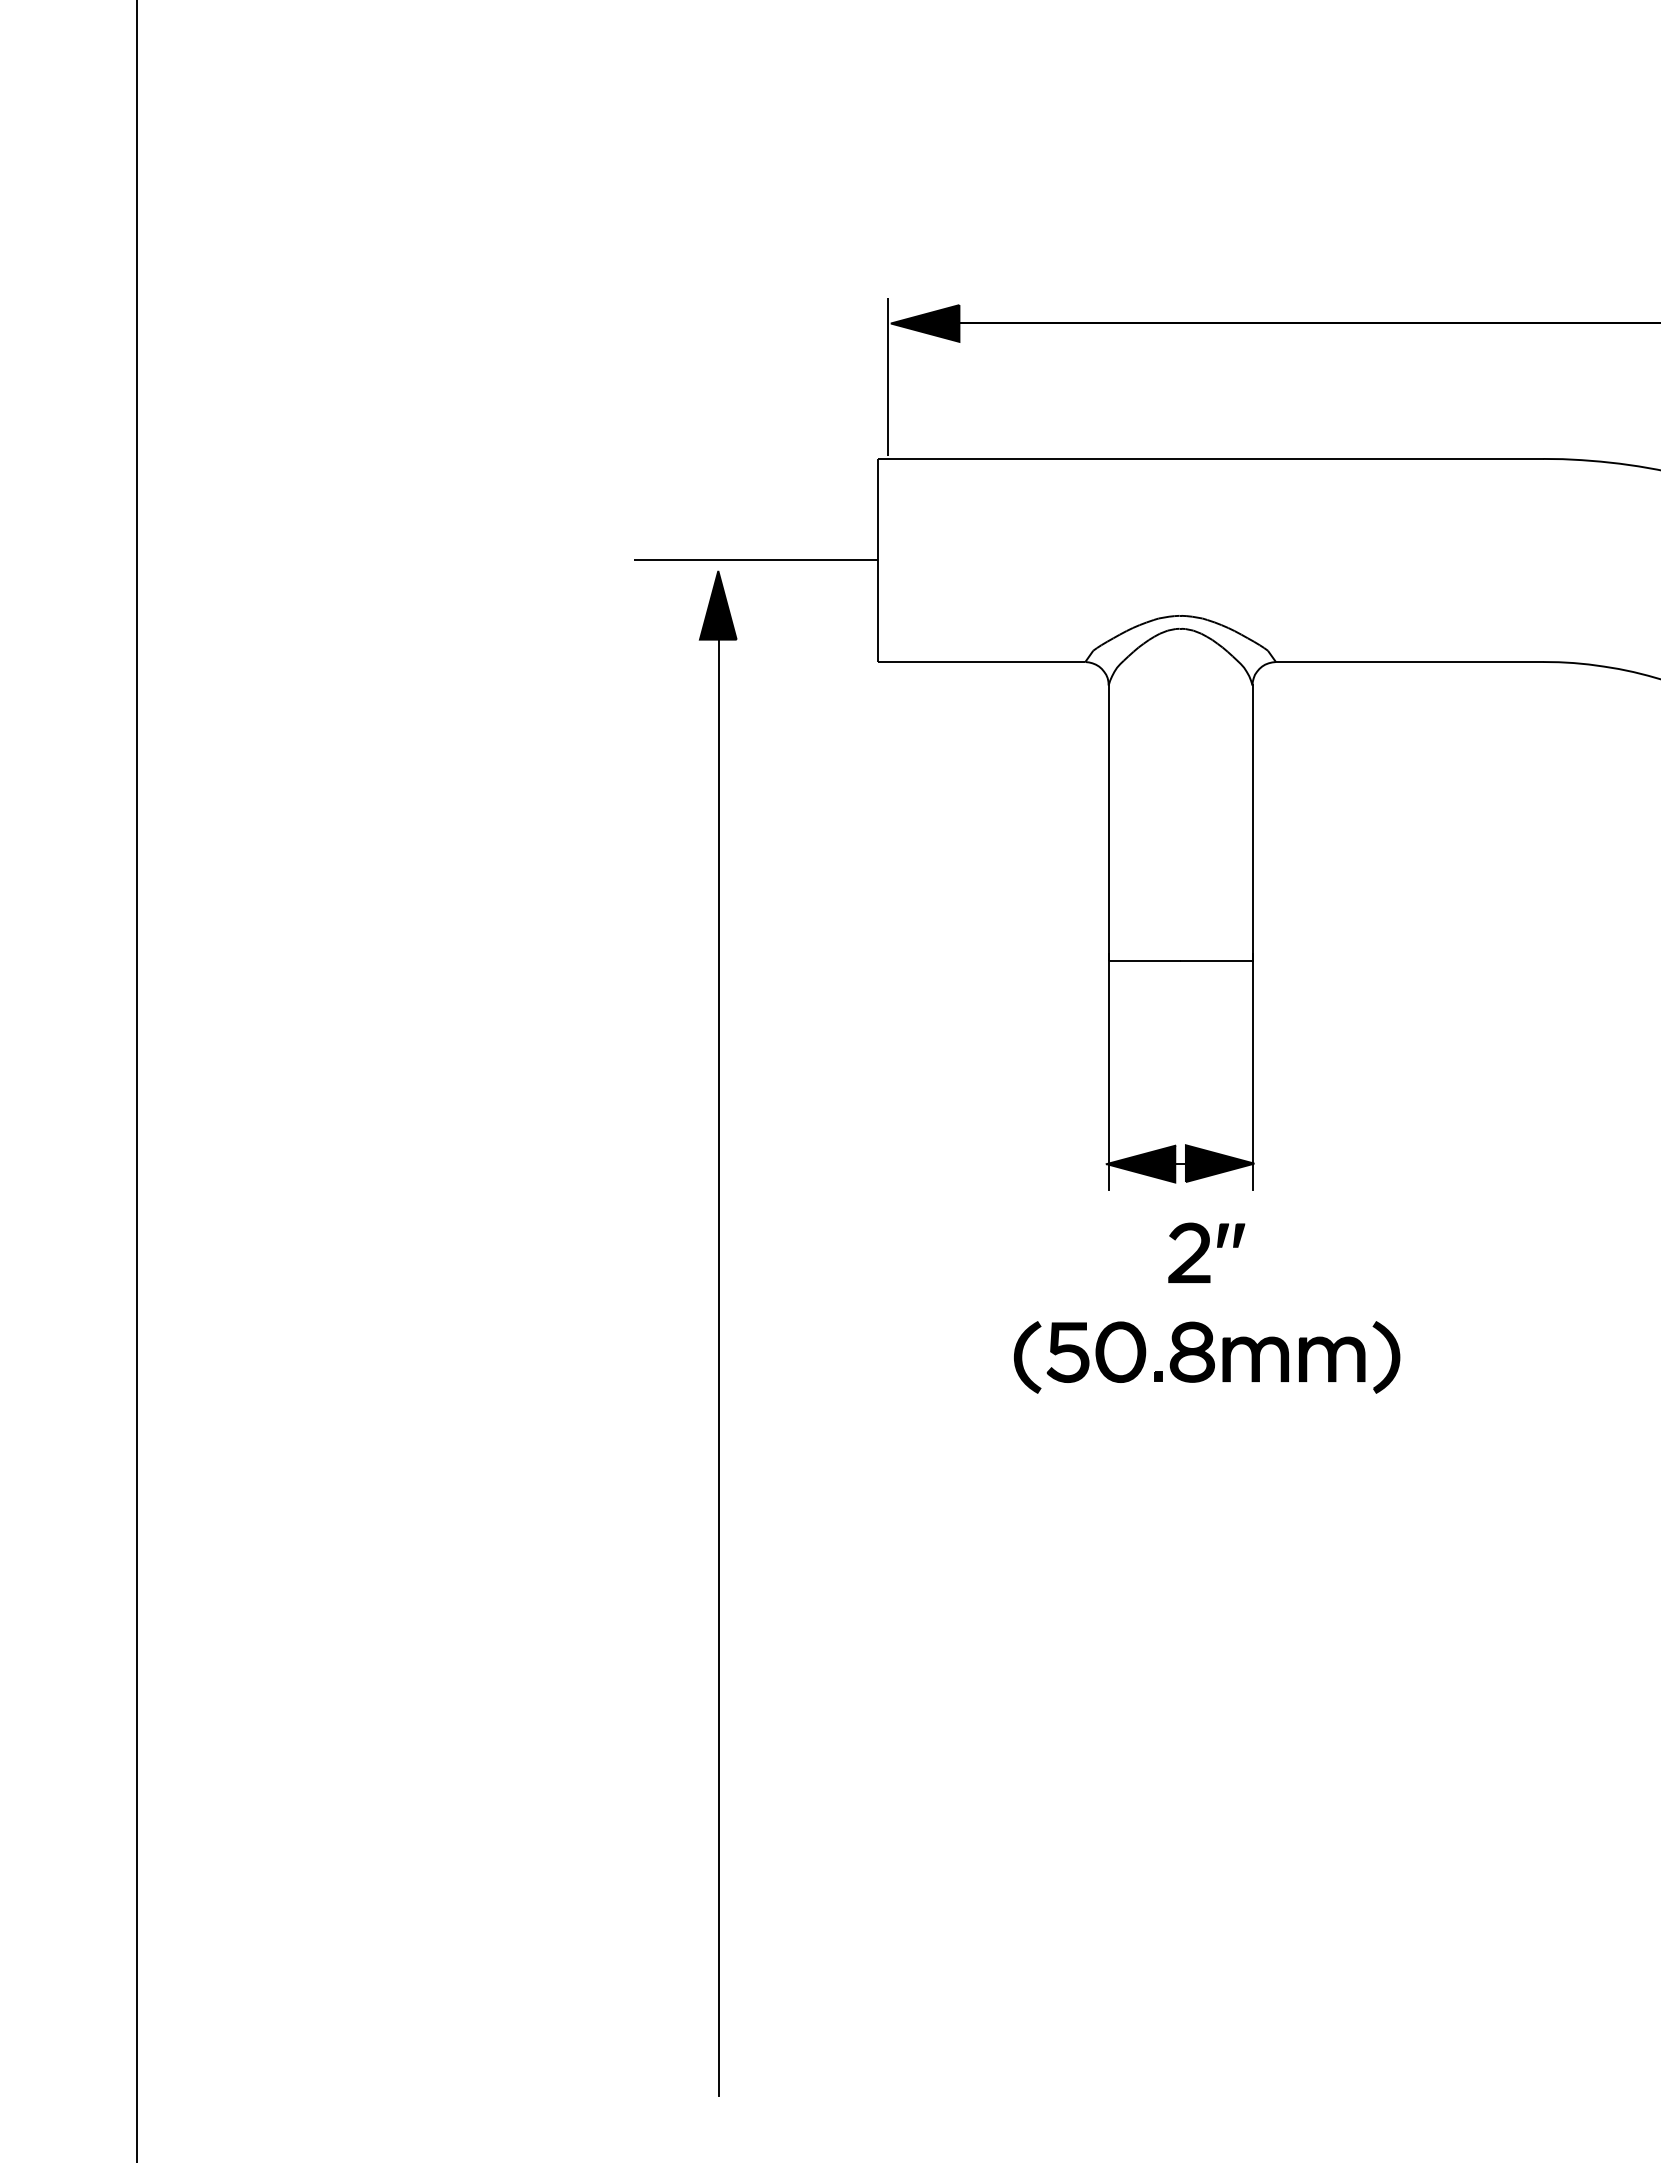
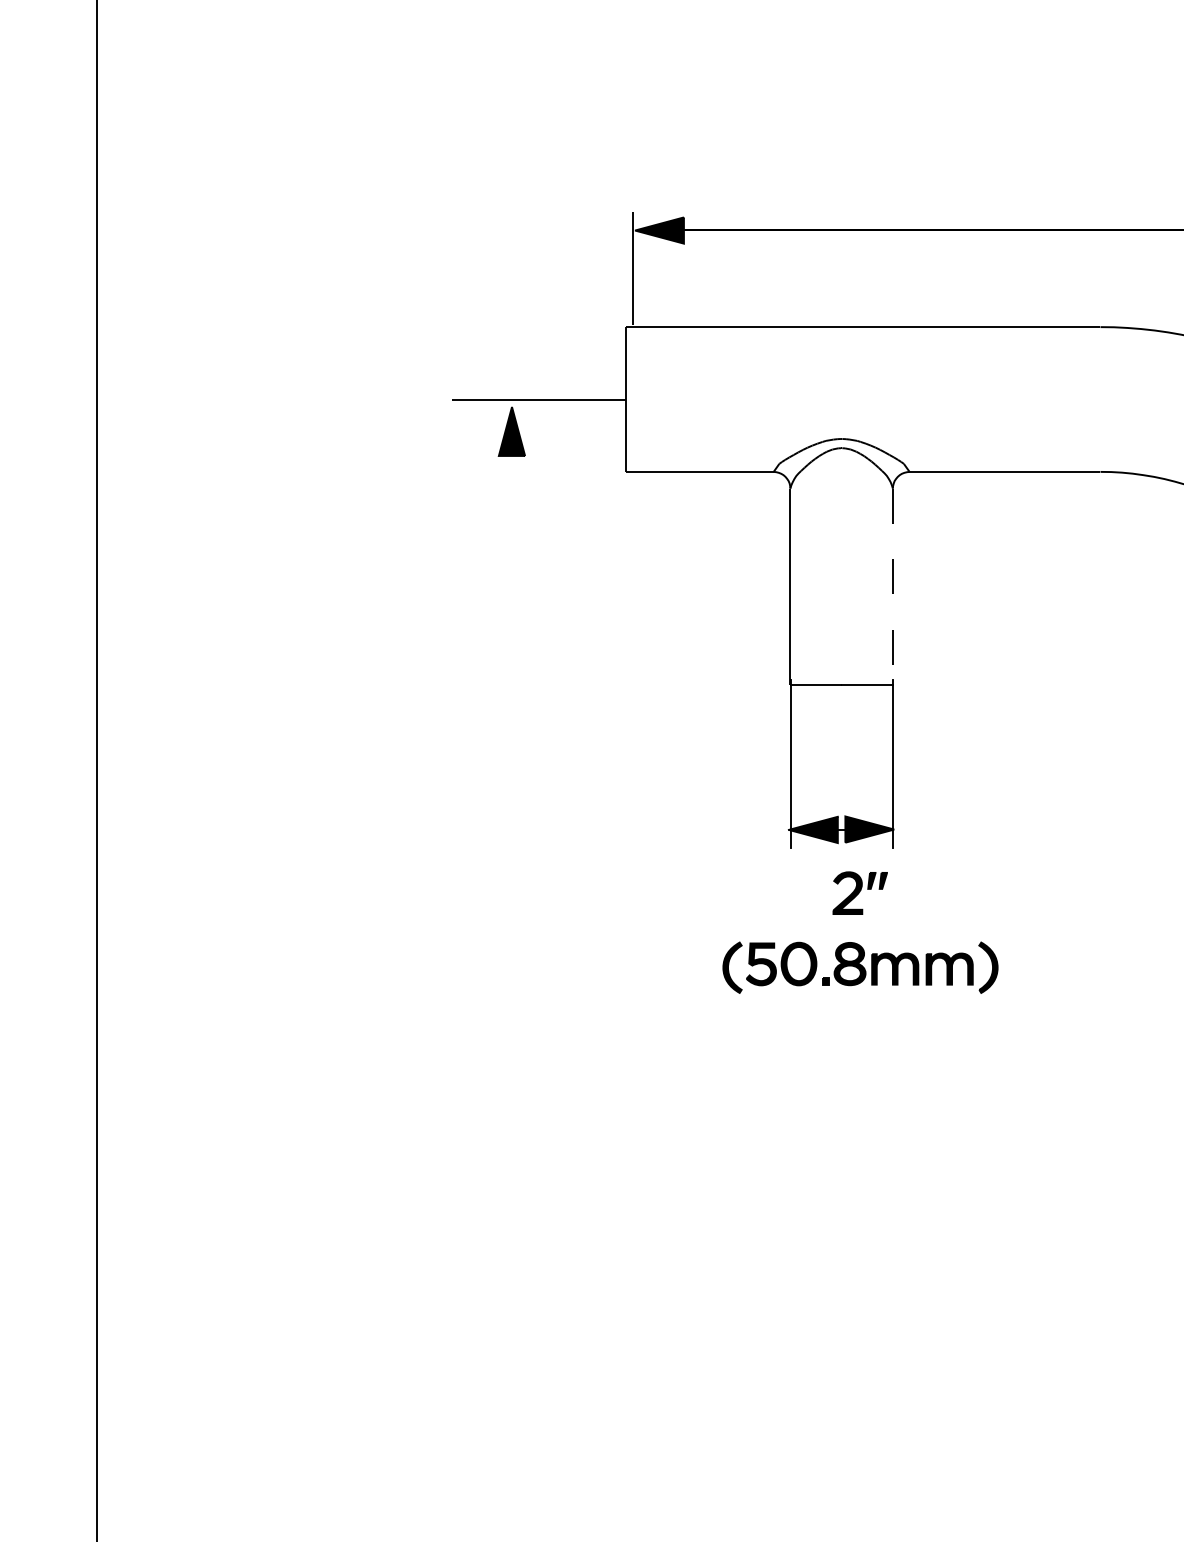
line: (1252, 823) -> (892, 587), solid -> dashed
line: (718, 1361) -> (512, 970), removed

